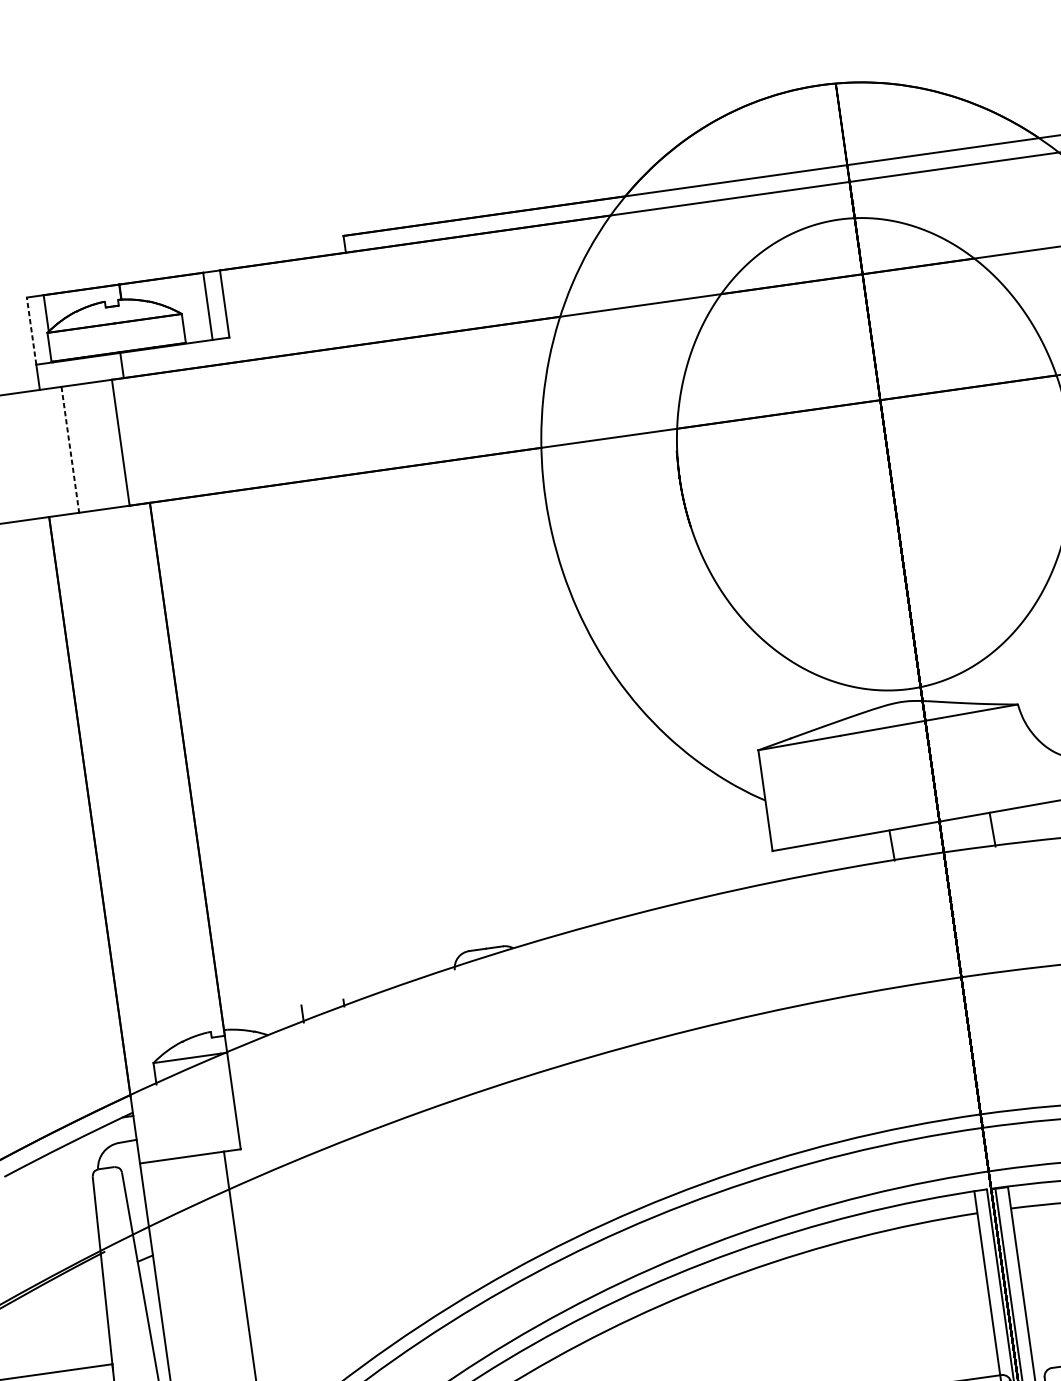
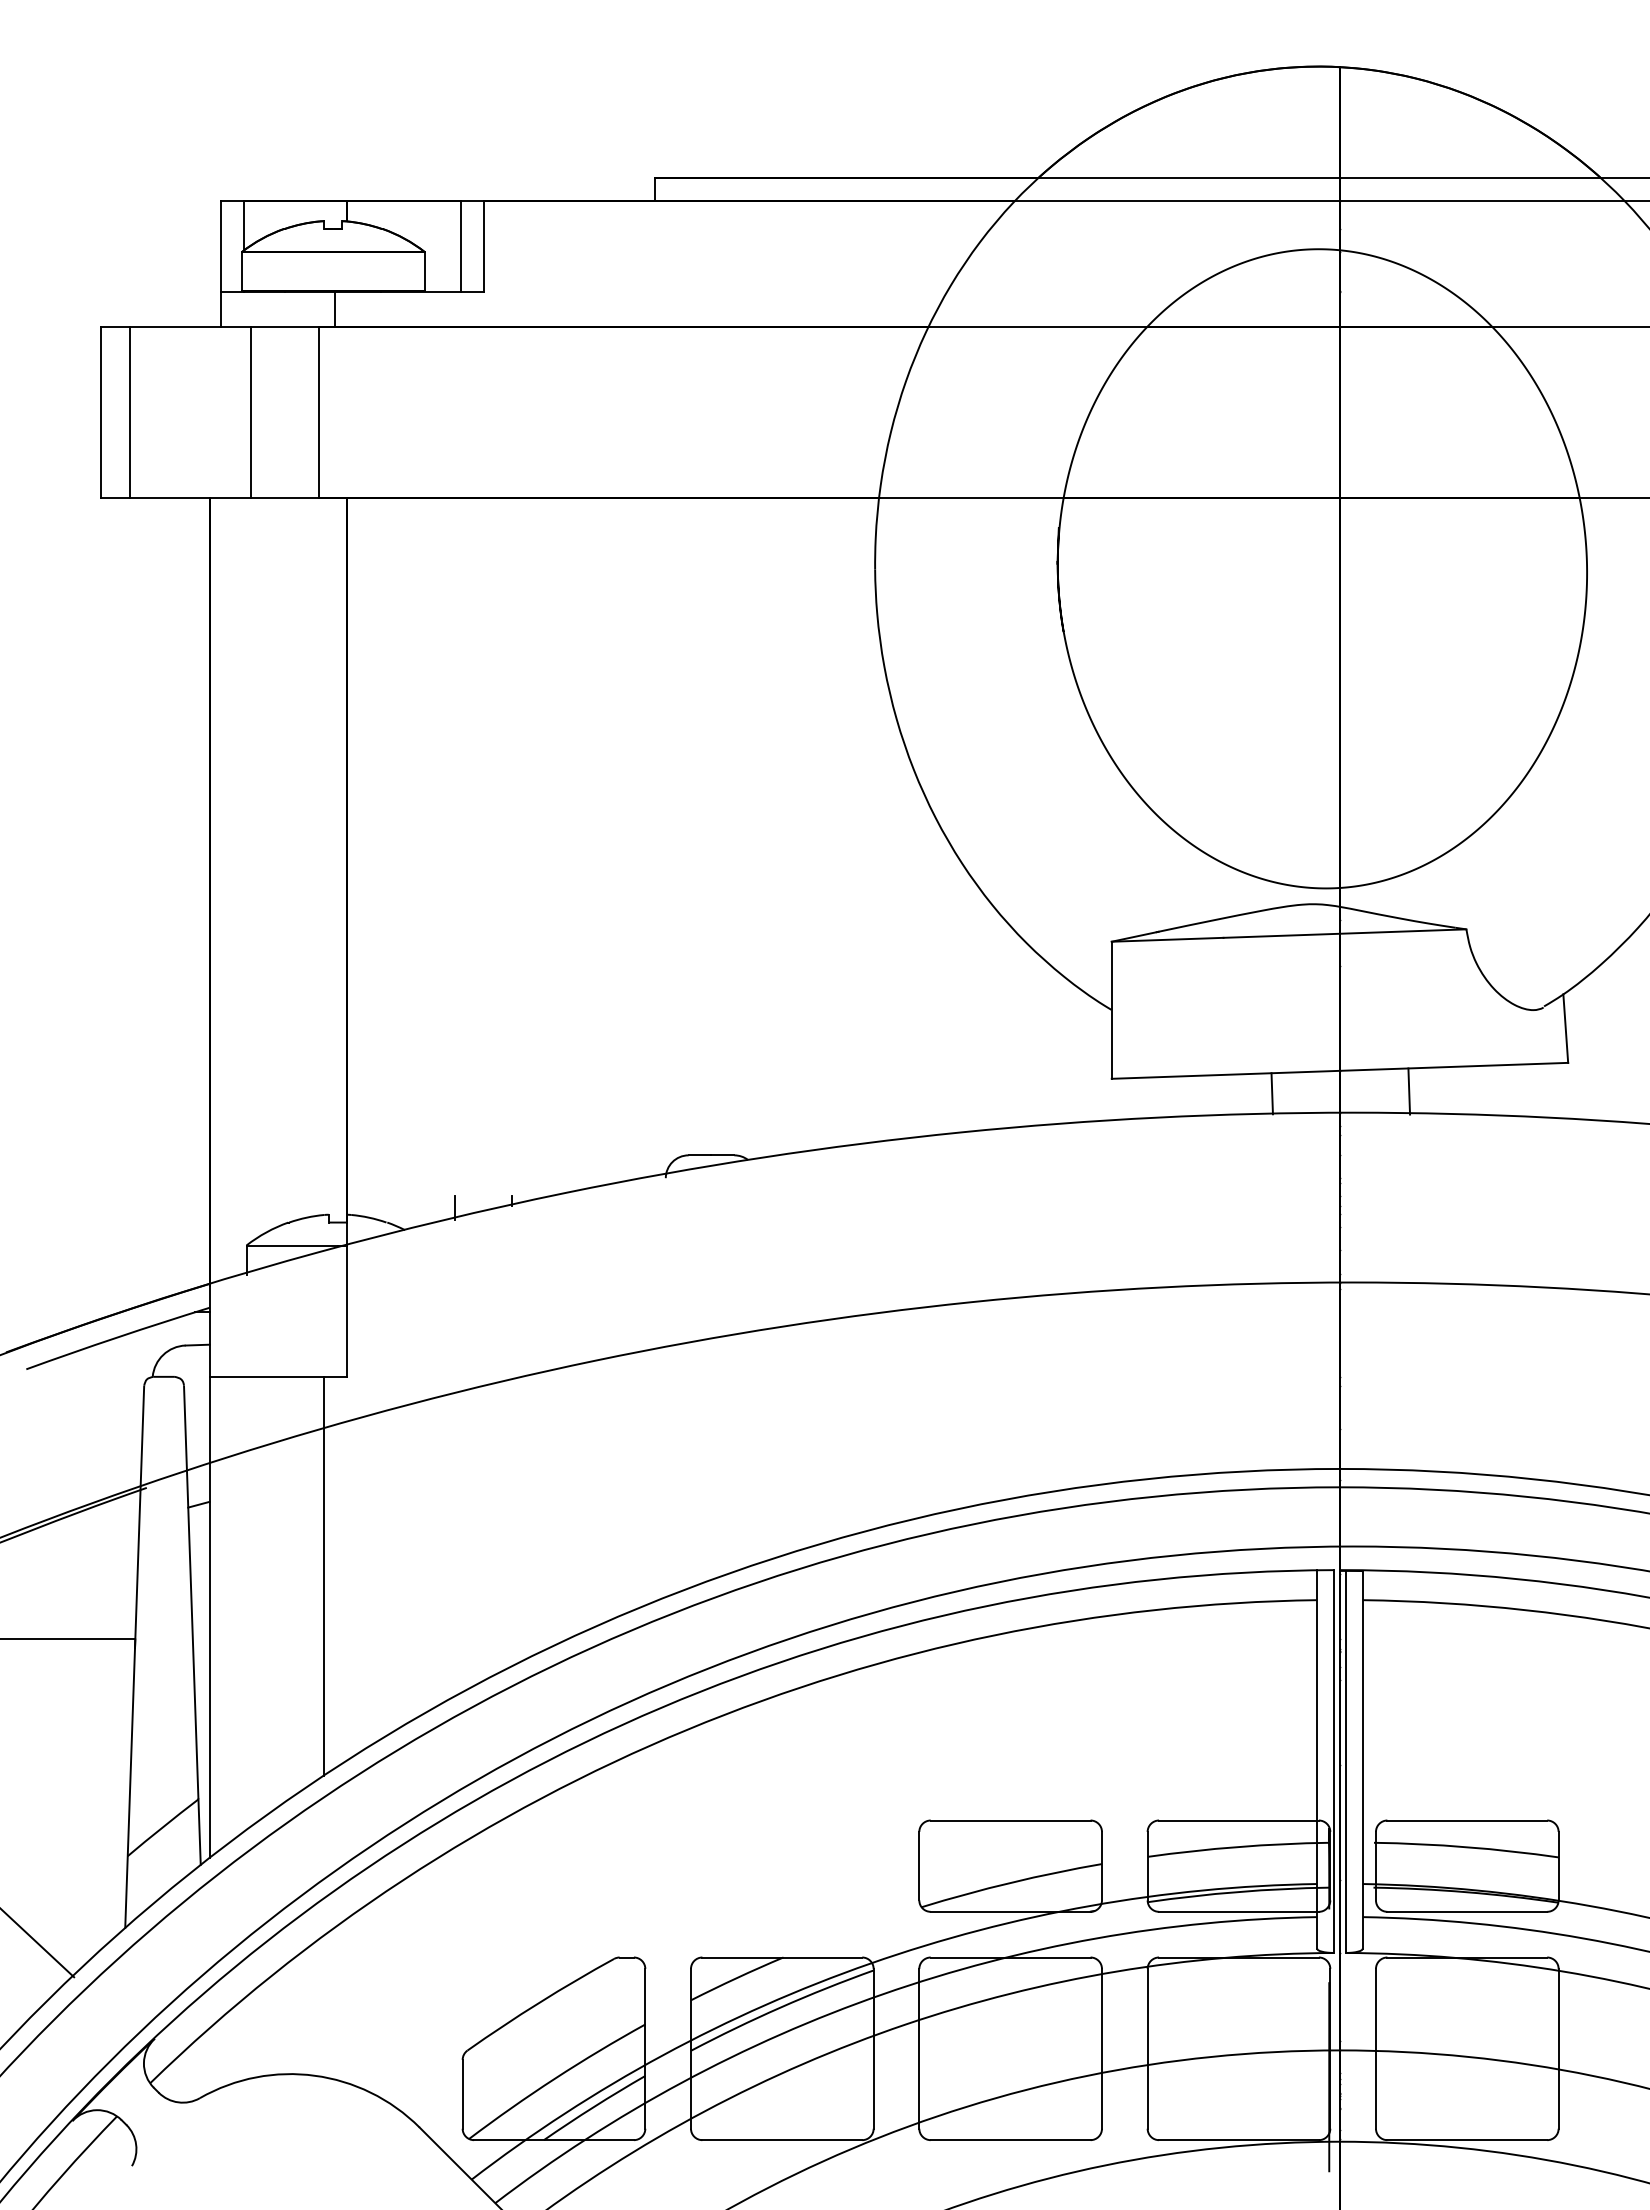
line: (31, 331) -> (221, 246), dashed -> solid
line: (70, 450) -> (250, 412), dashed -> solid

